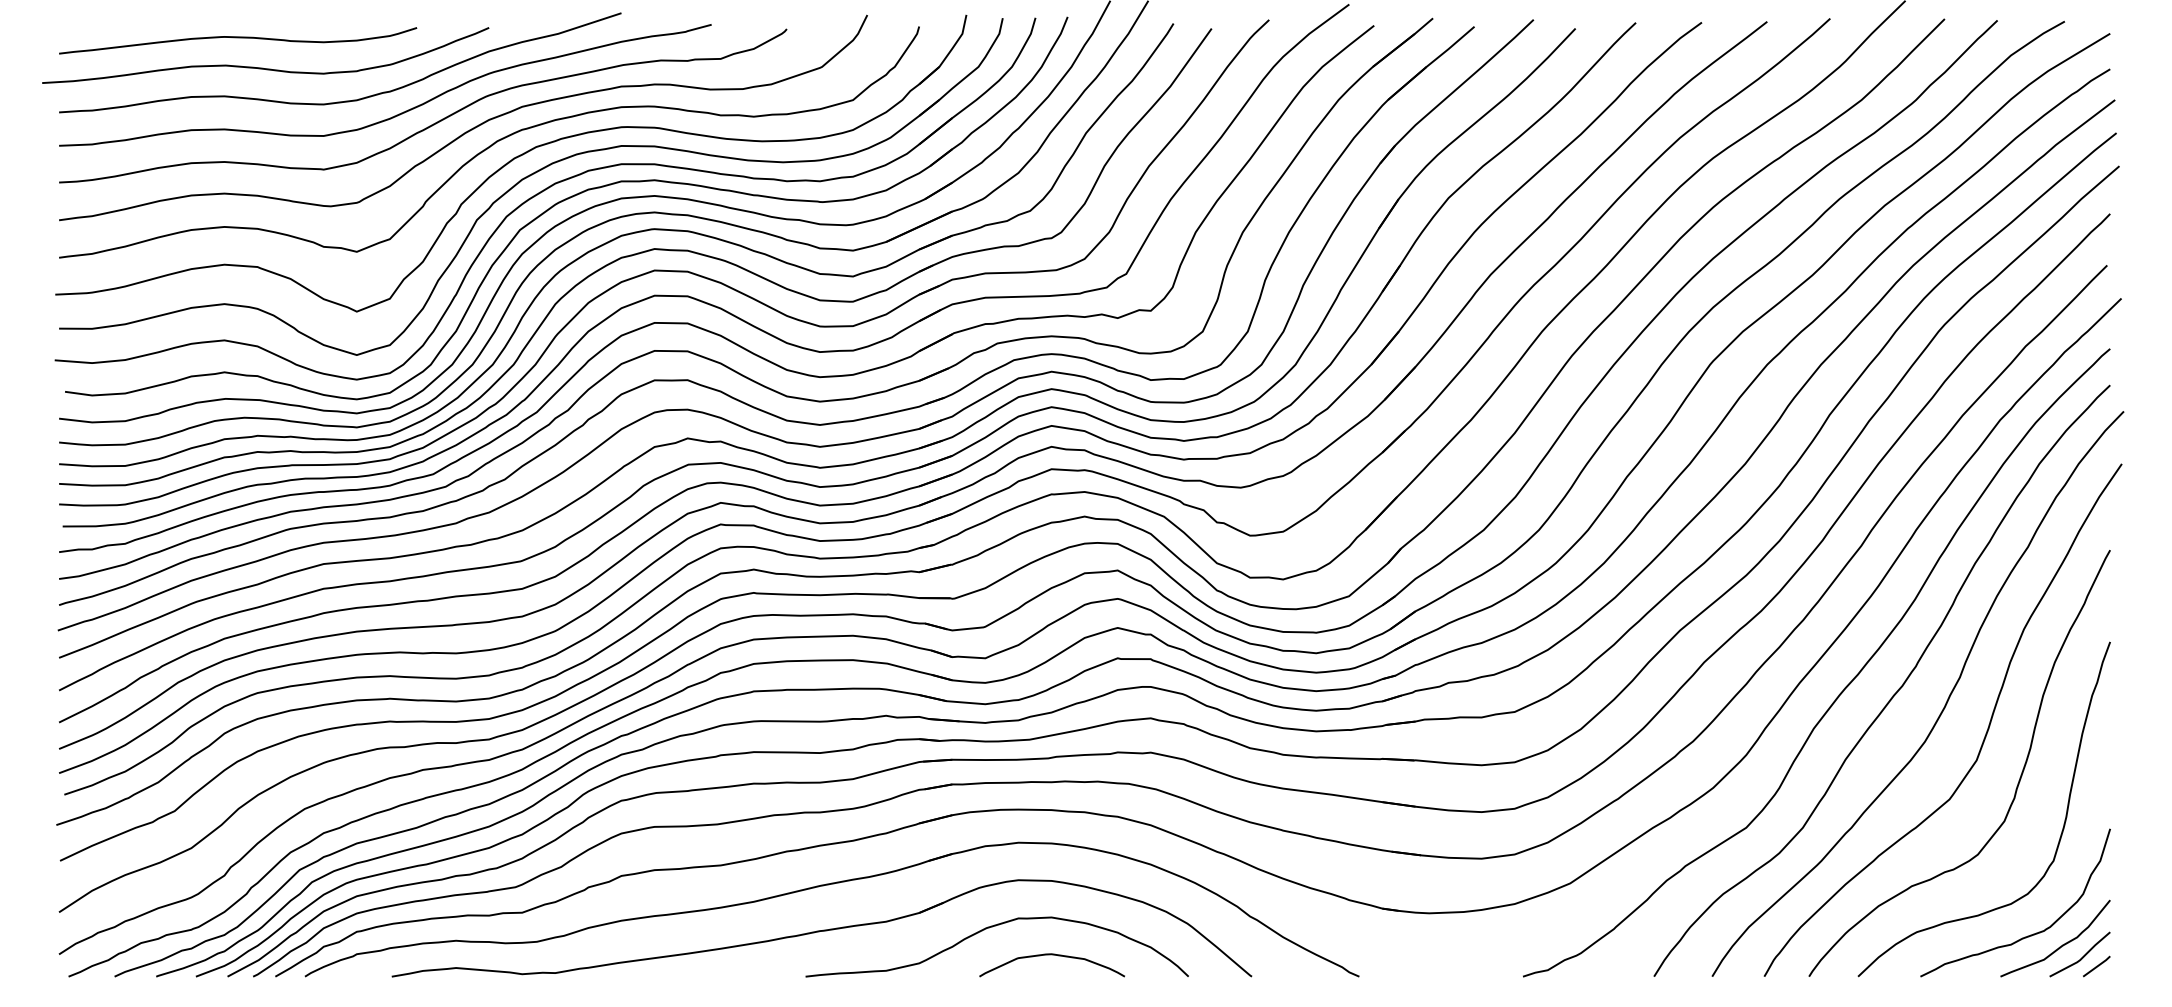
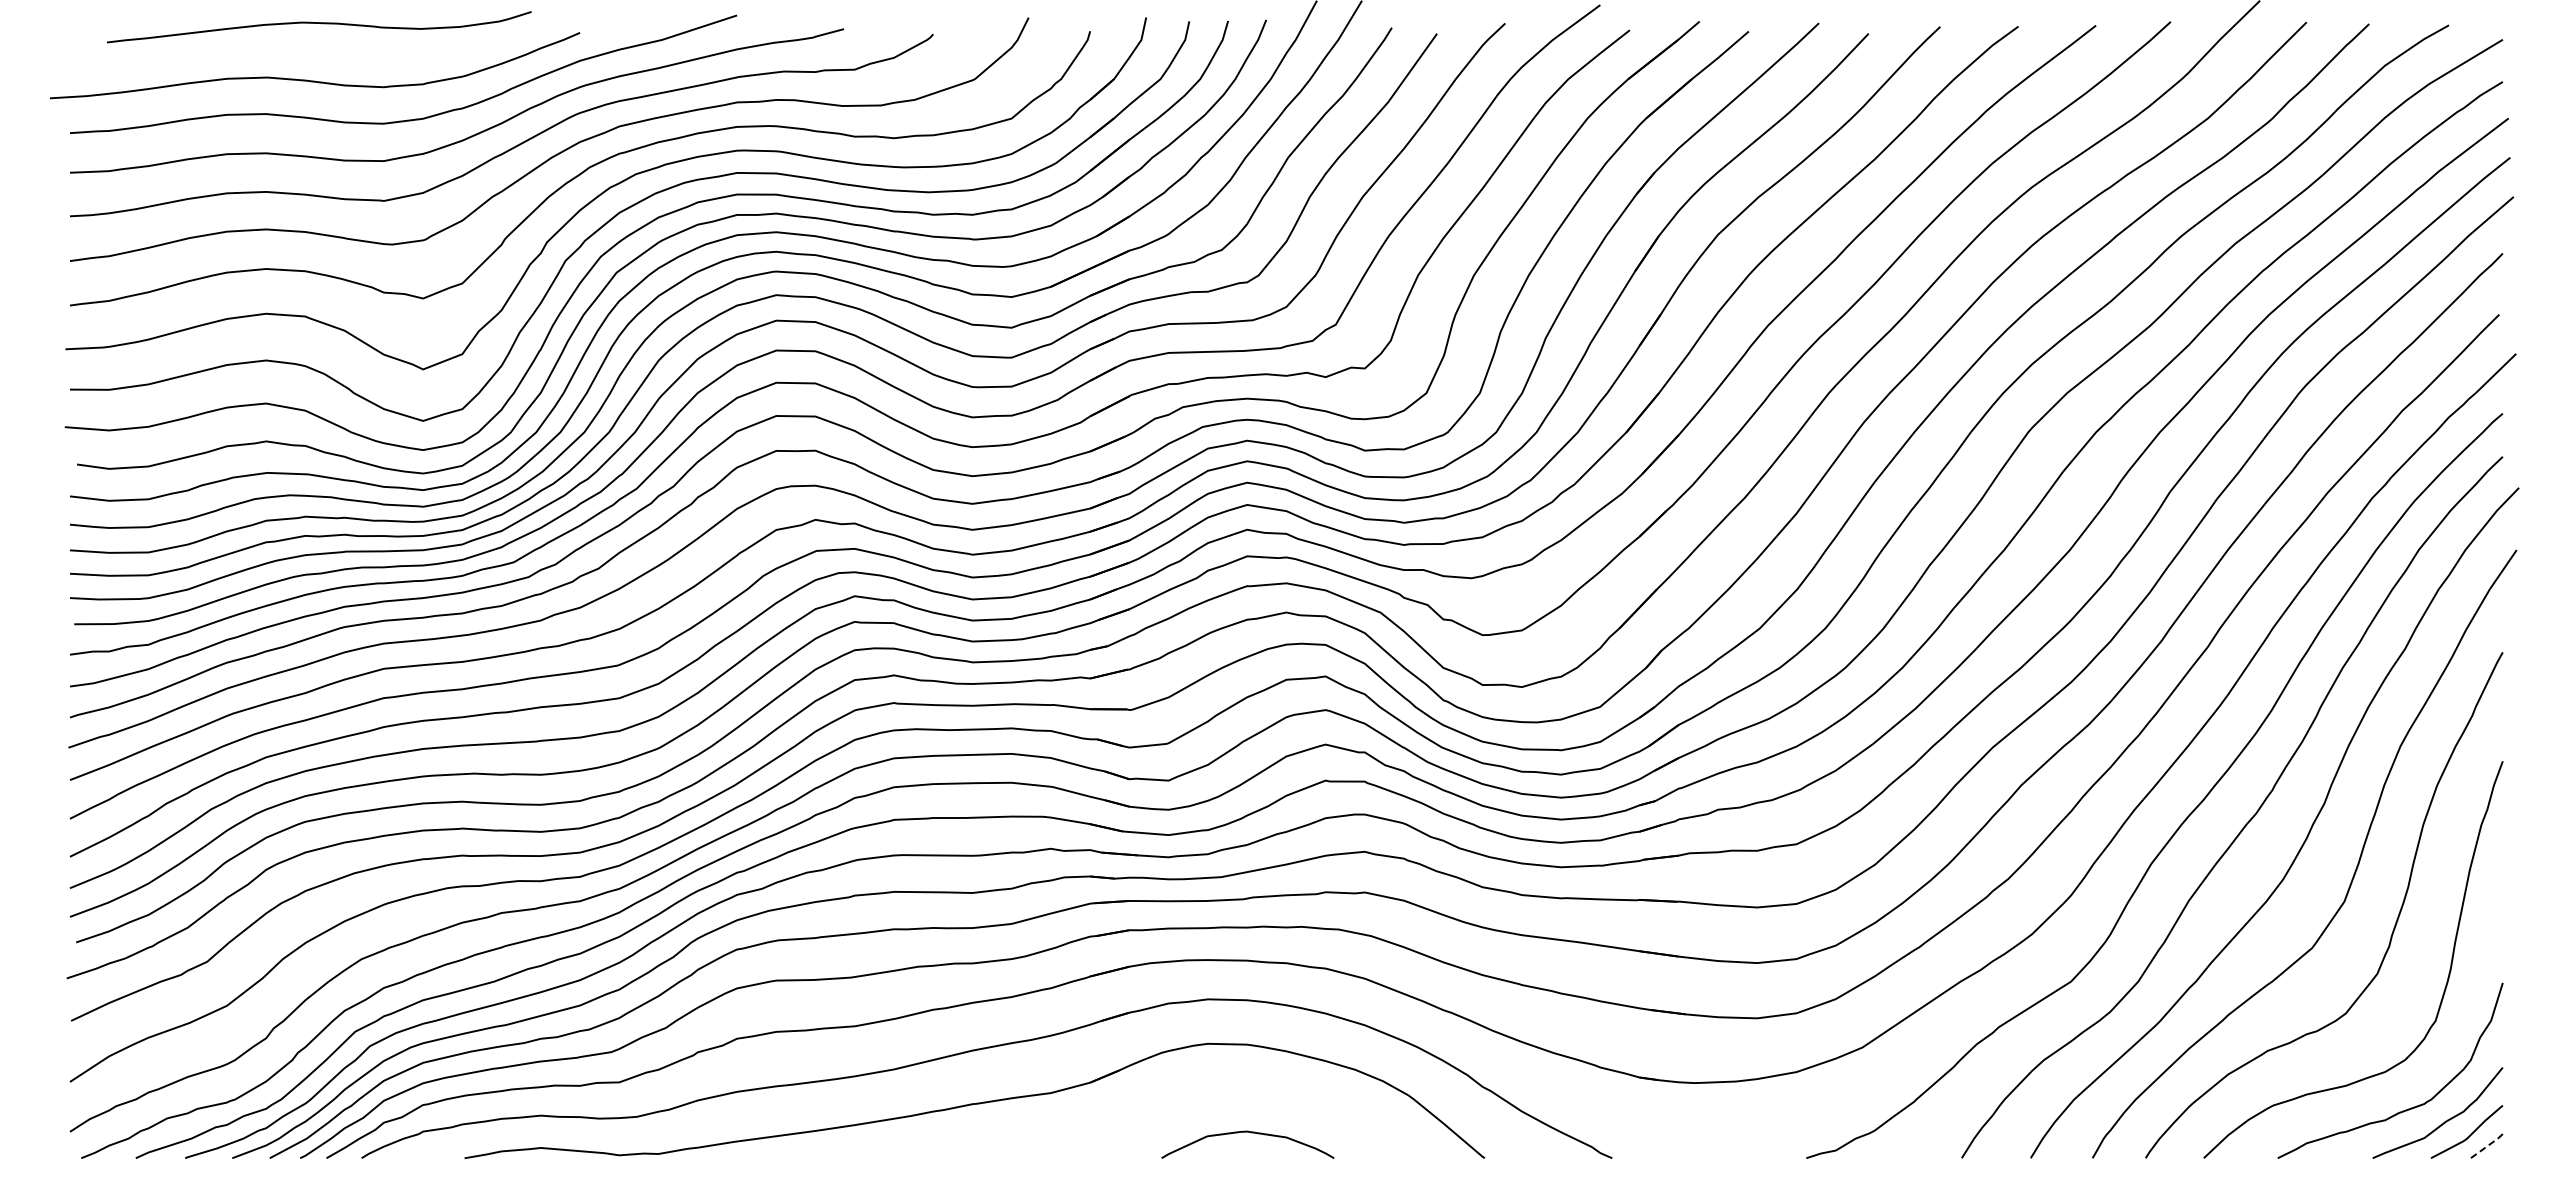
curve: (238, 37) -> (319, 23), moved
curve: (990, 928) -> (1174, 1100), removed
line: (2097, 966) -> (2487, 1146), solid -> dashed

